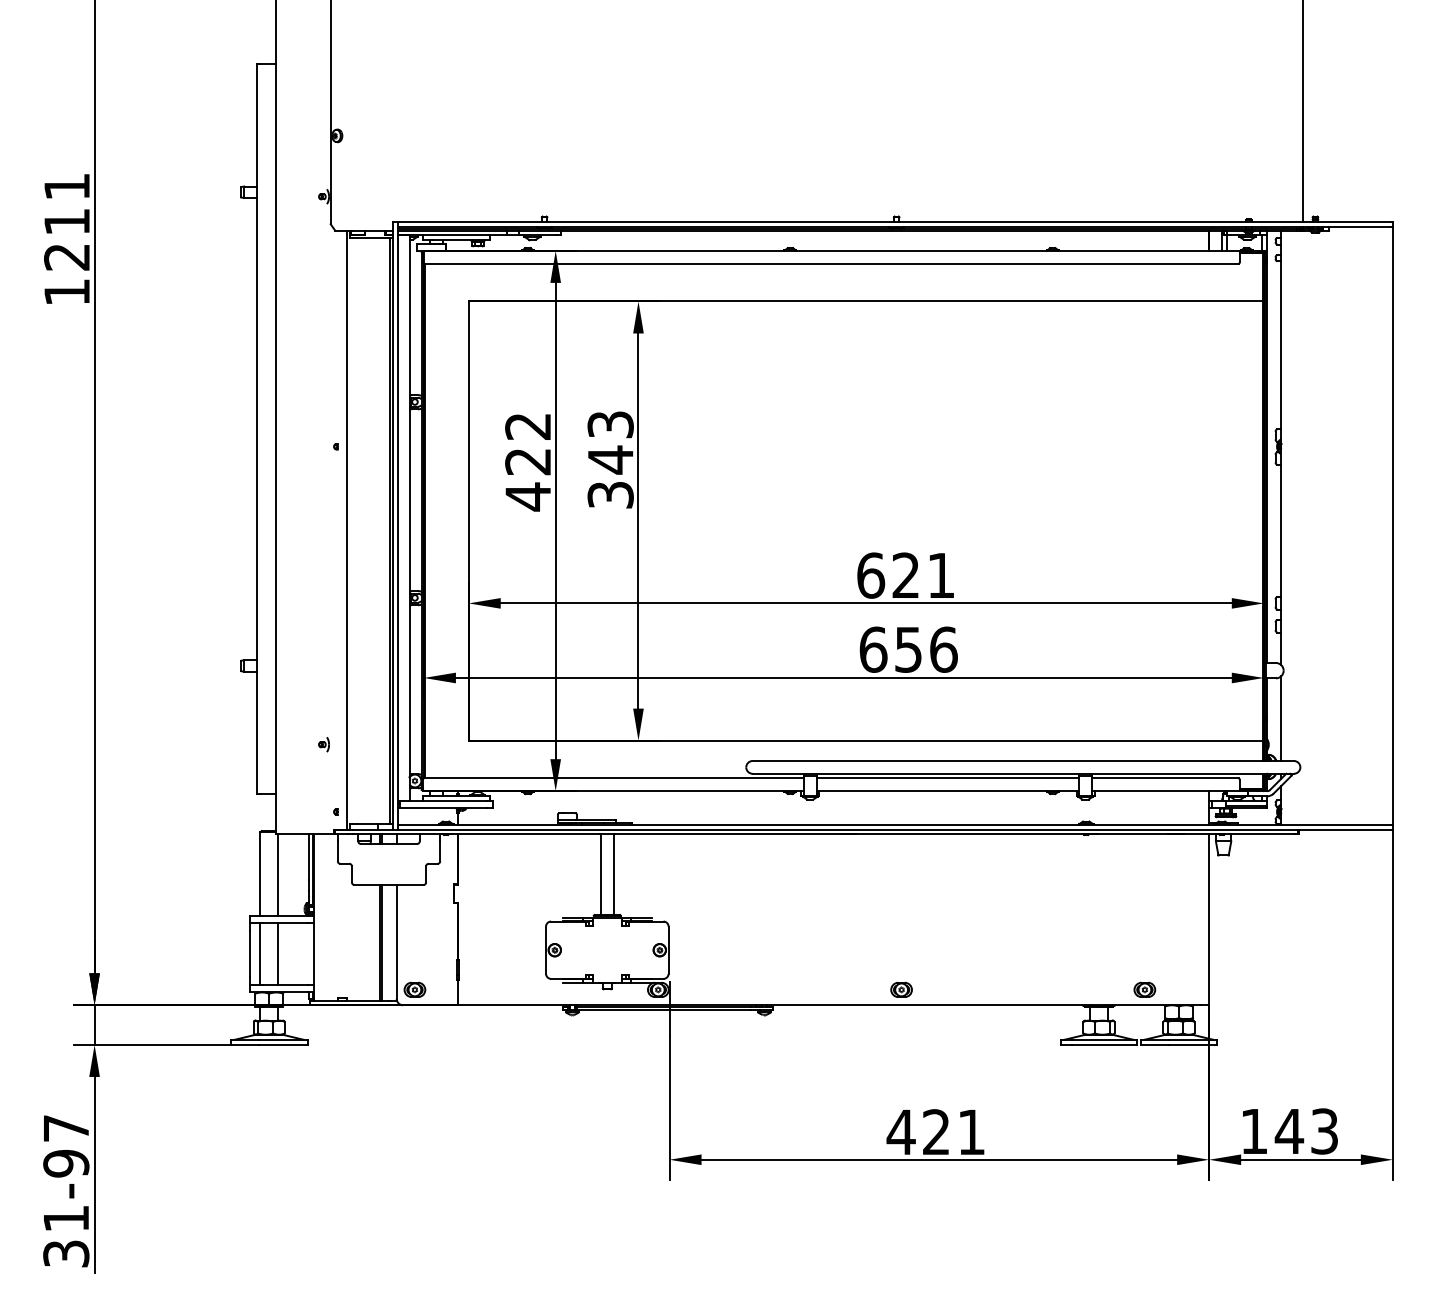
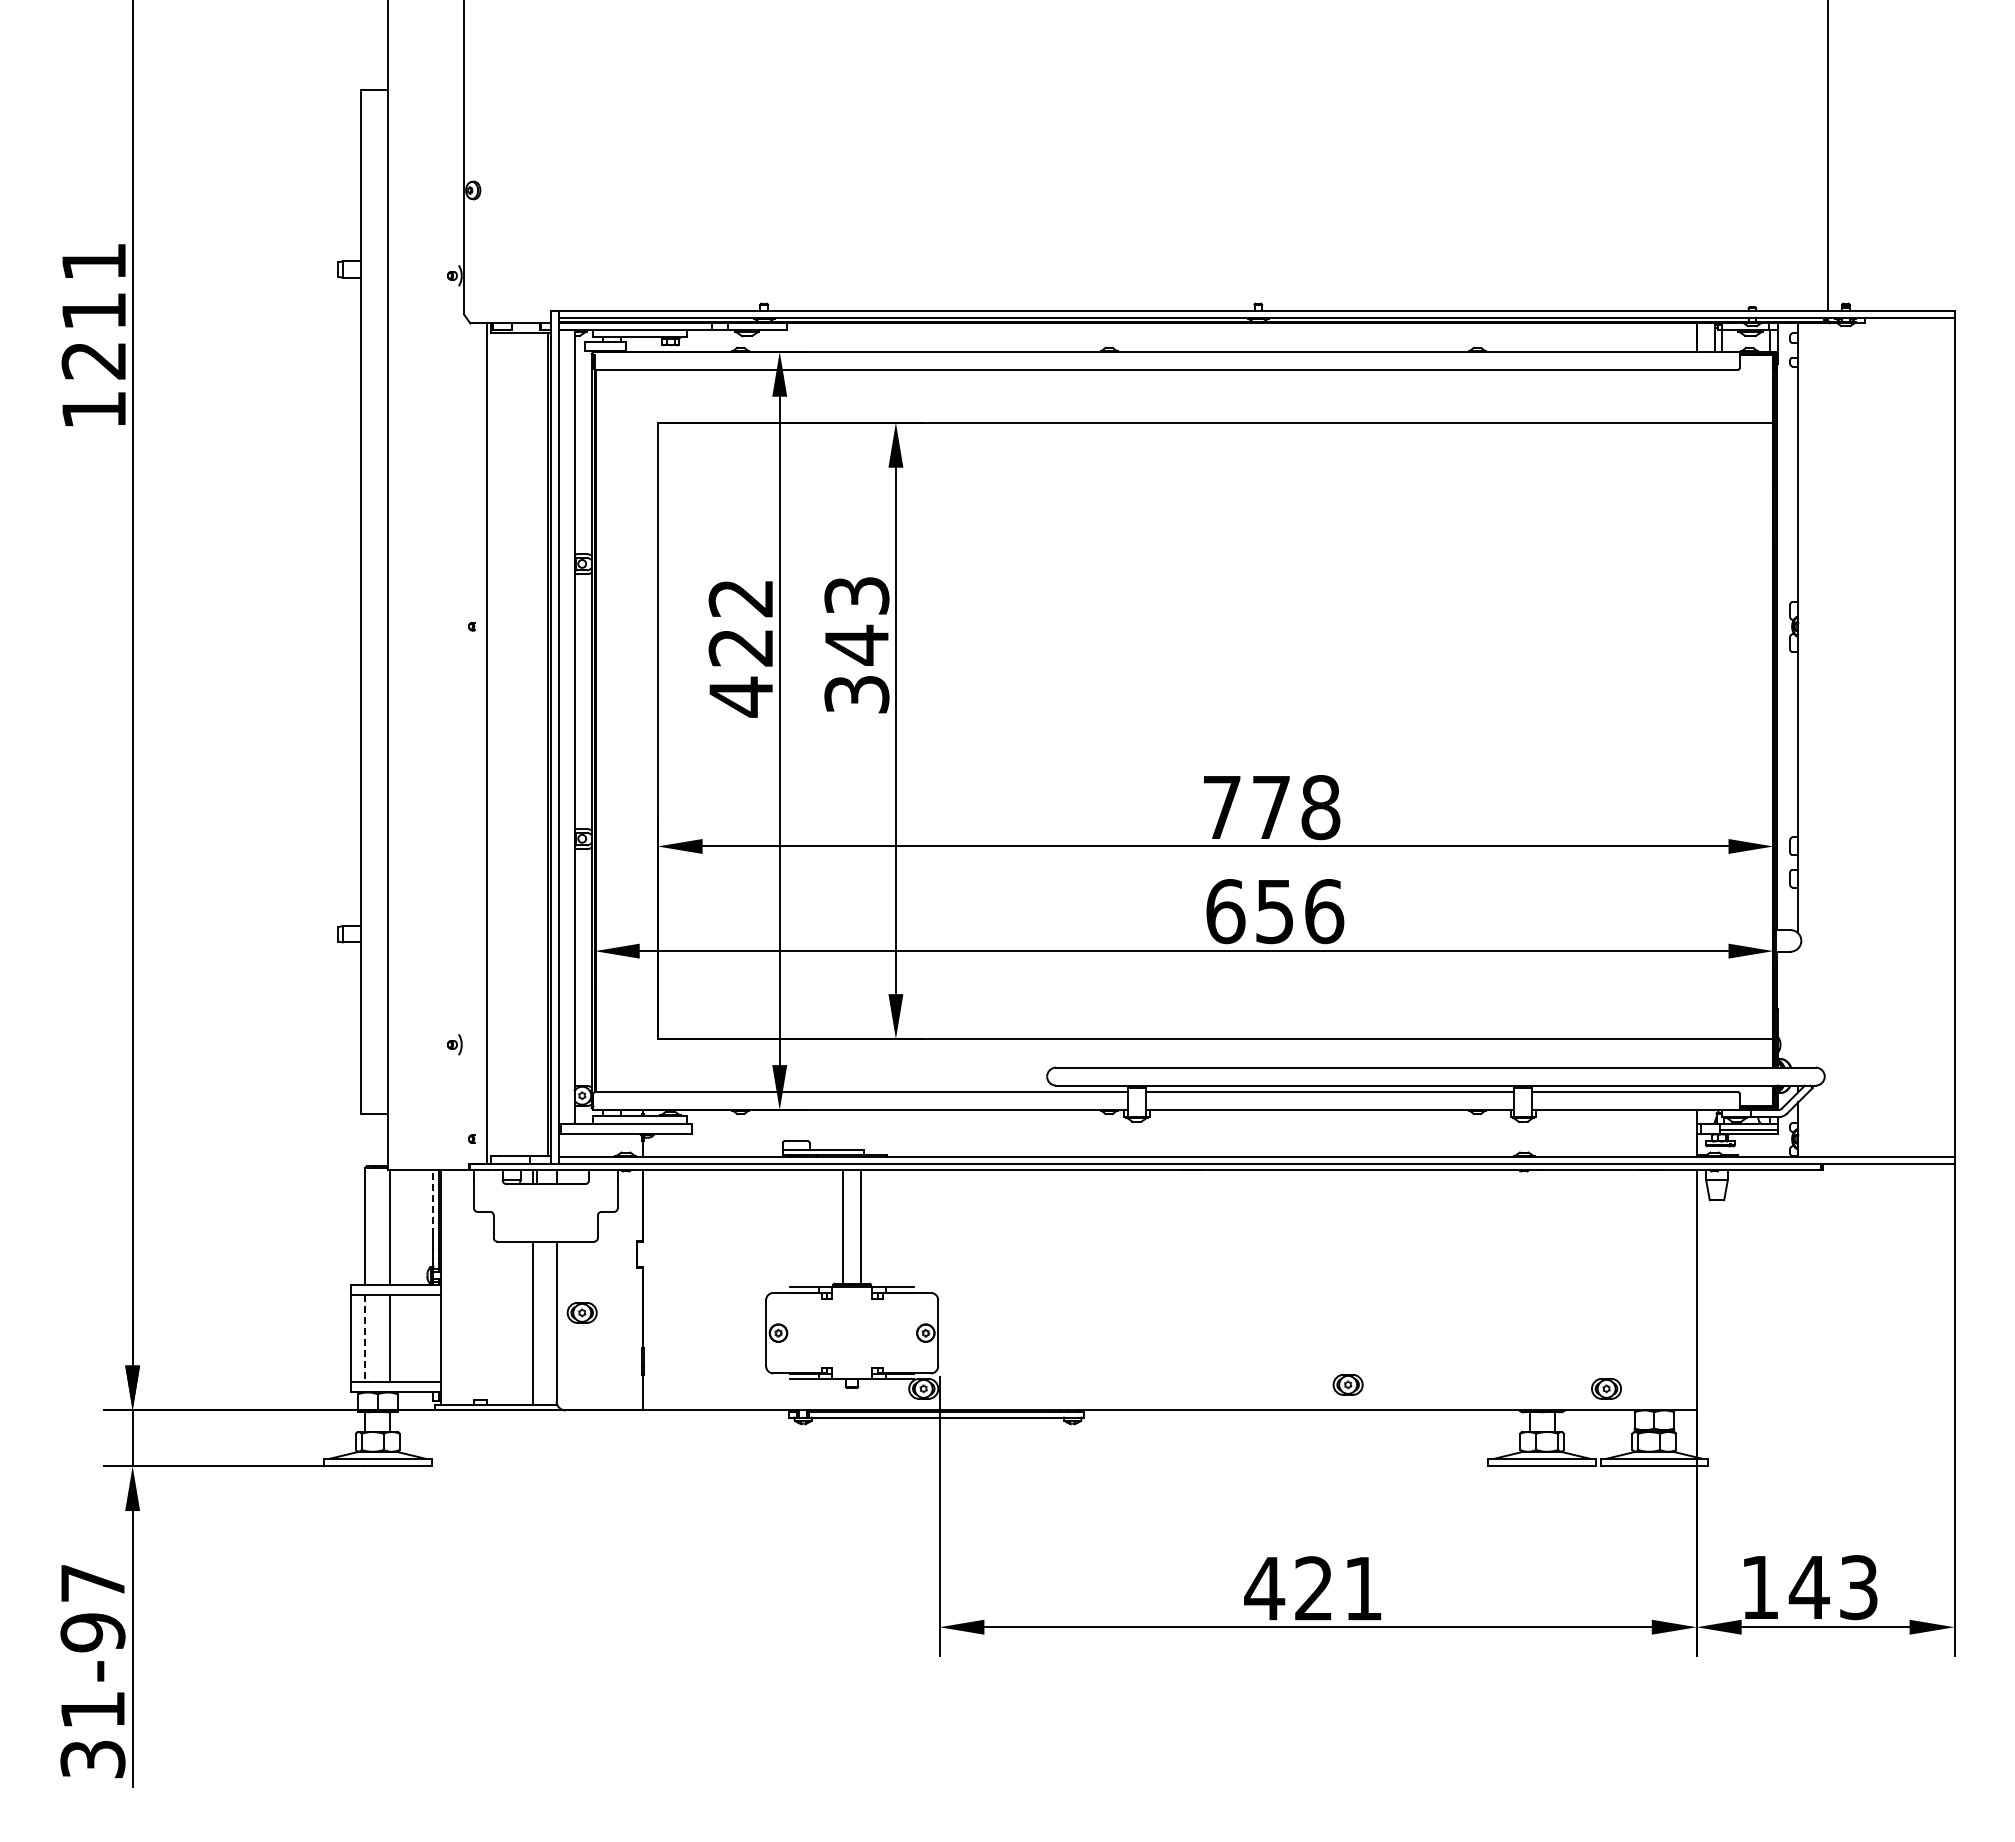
text: (906, 575) -> (1271, 807), 621 -> 778
line: (1281, 718) -> (1798, 1007), removed
line: (308, 857) -> (433, 1202), solid -> dashed
line: (382, 943) -> (536, 1323), removed
line: (260, 954) -> (365, 1339), solid -> dashed
part: (414, 989) -> (581, 1312), moved
part: (901, 989) -> (1347, 1384), moved

